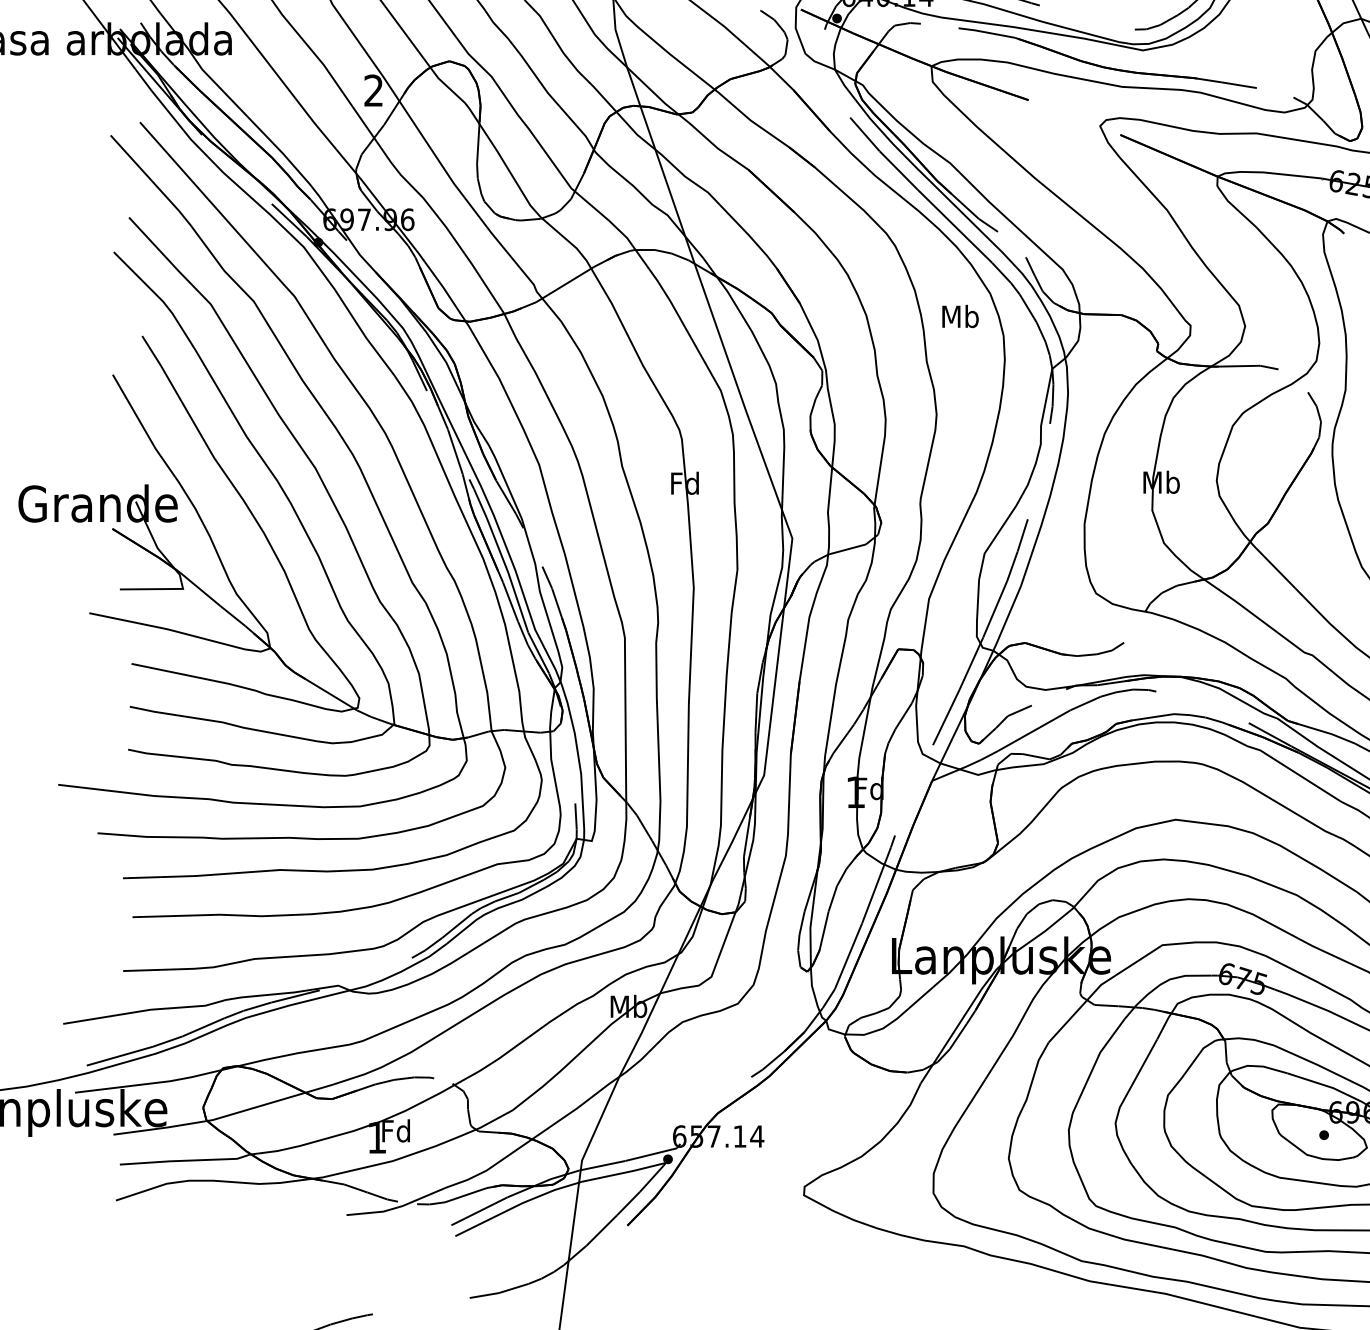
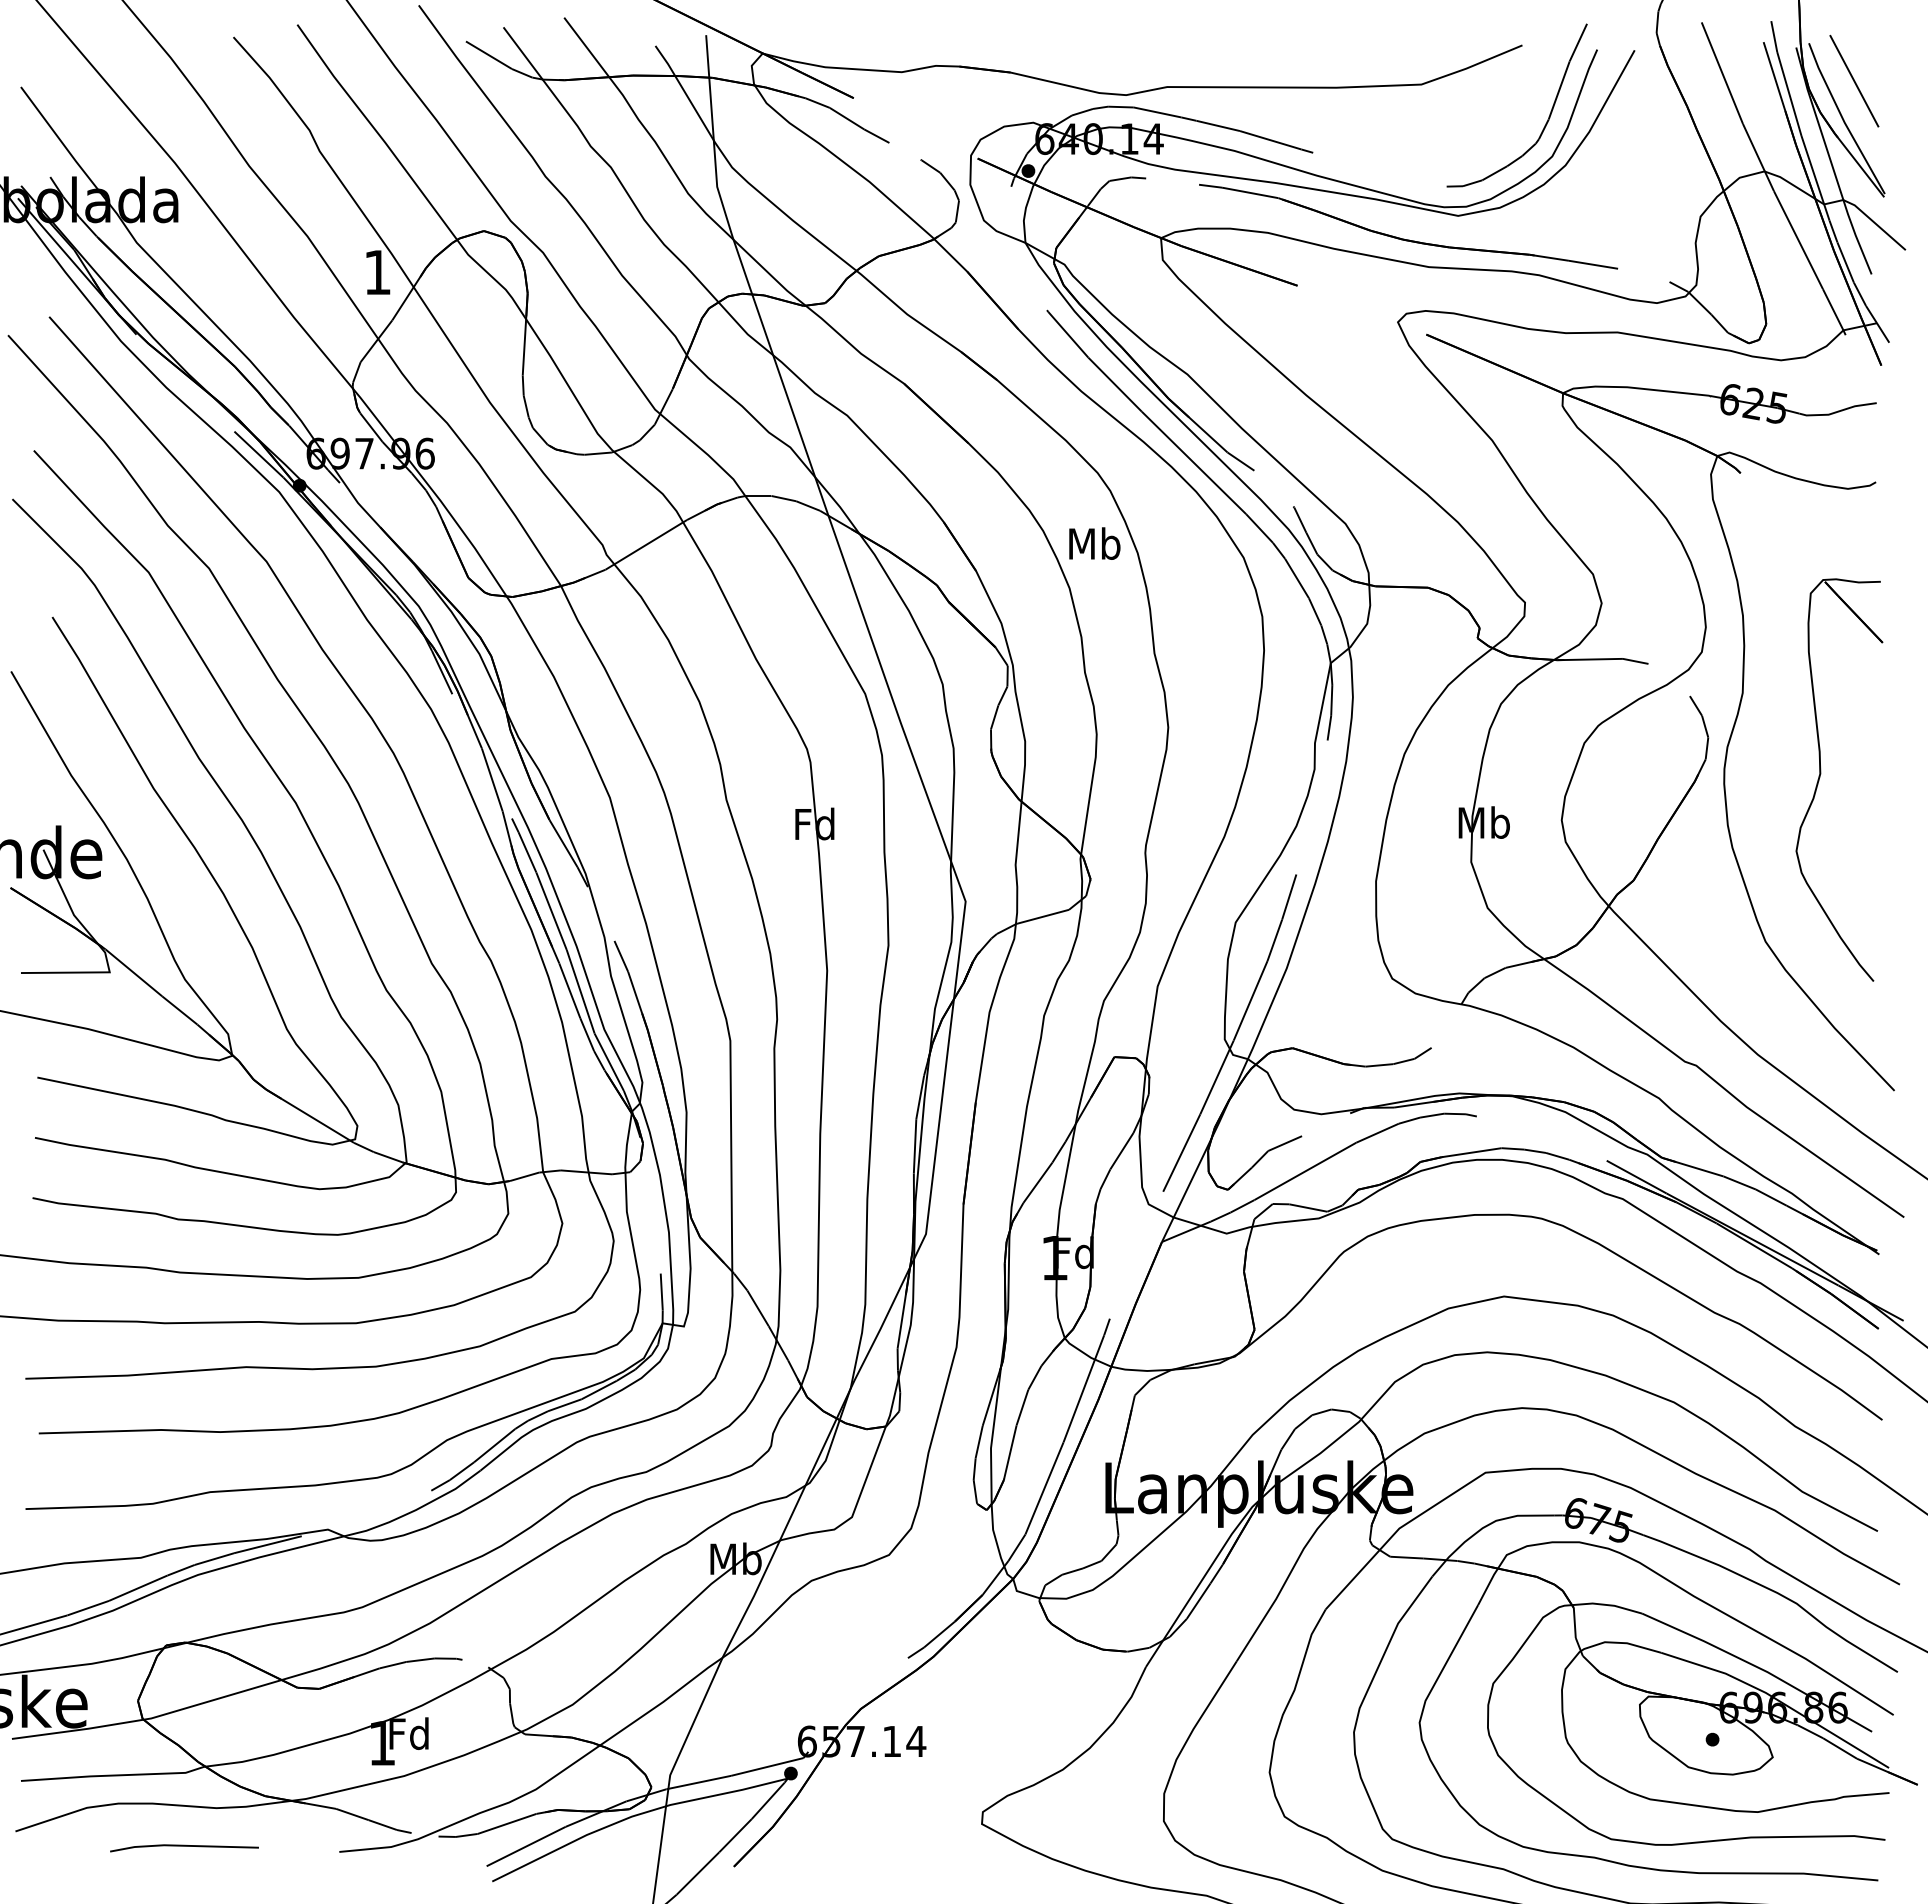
text: (373, 90) -> (377, 271), 2 -> 1
text: (960, 316) -> (1094, 543), moved
line: (236, 1211) -> (184, 1846), added

